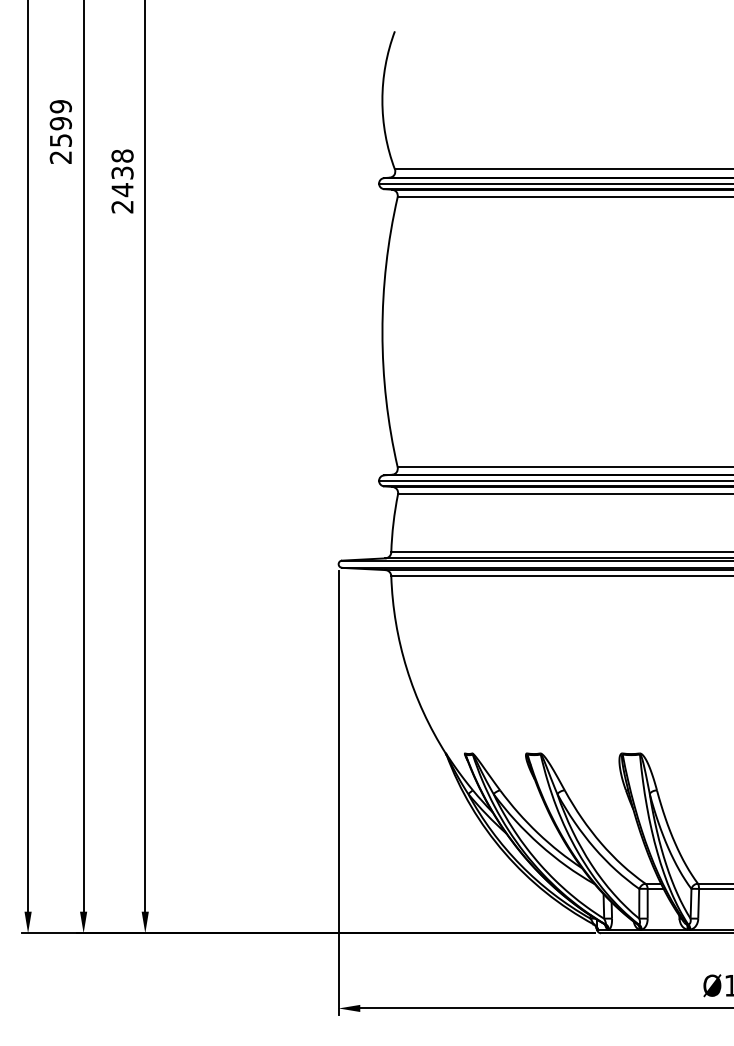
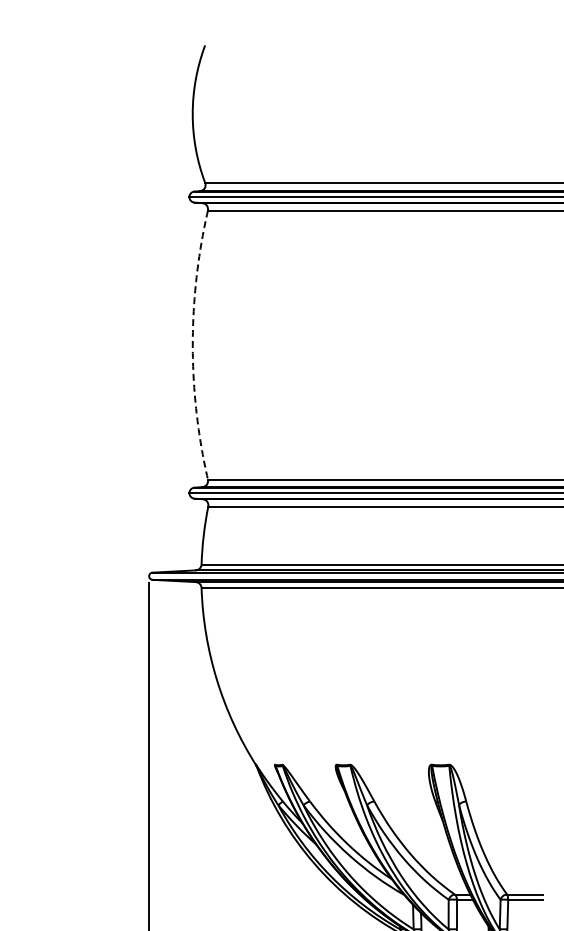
arc: (382, 332) -> (192, 345), solid -> dashed

